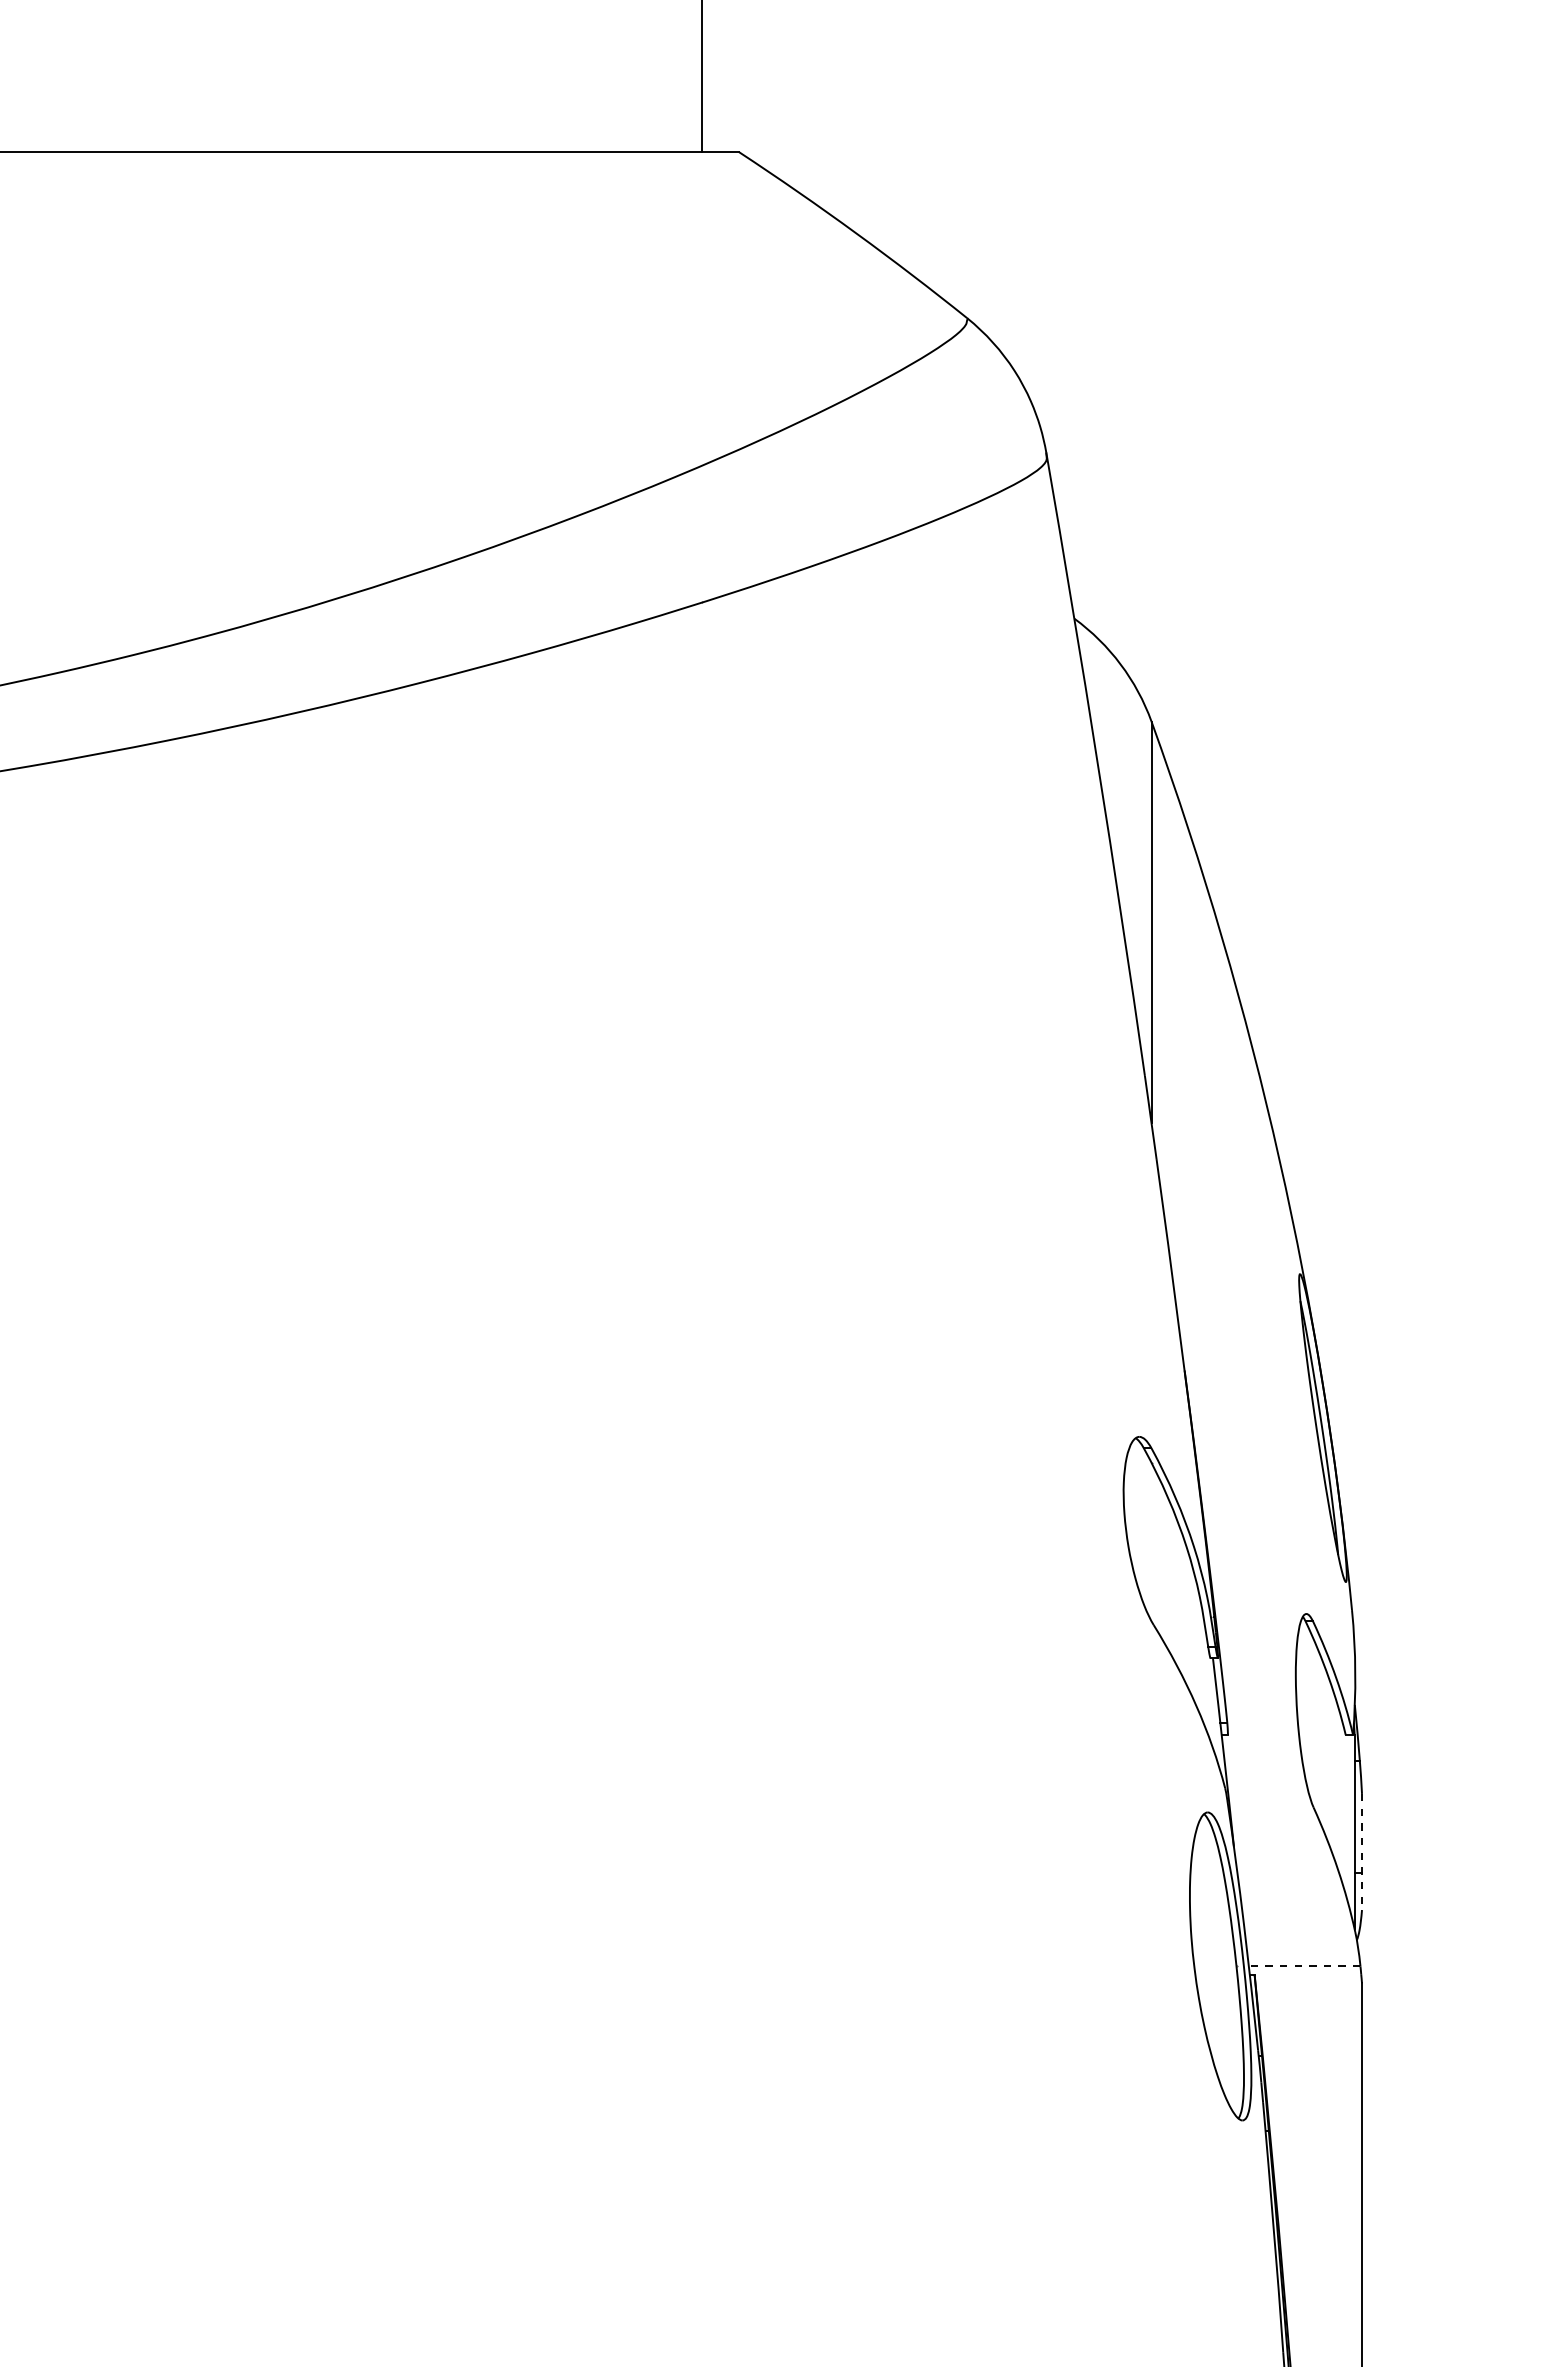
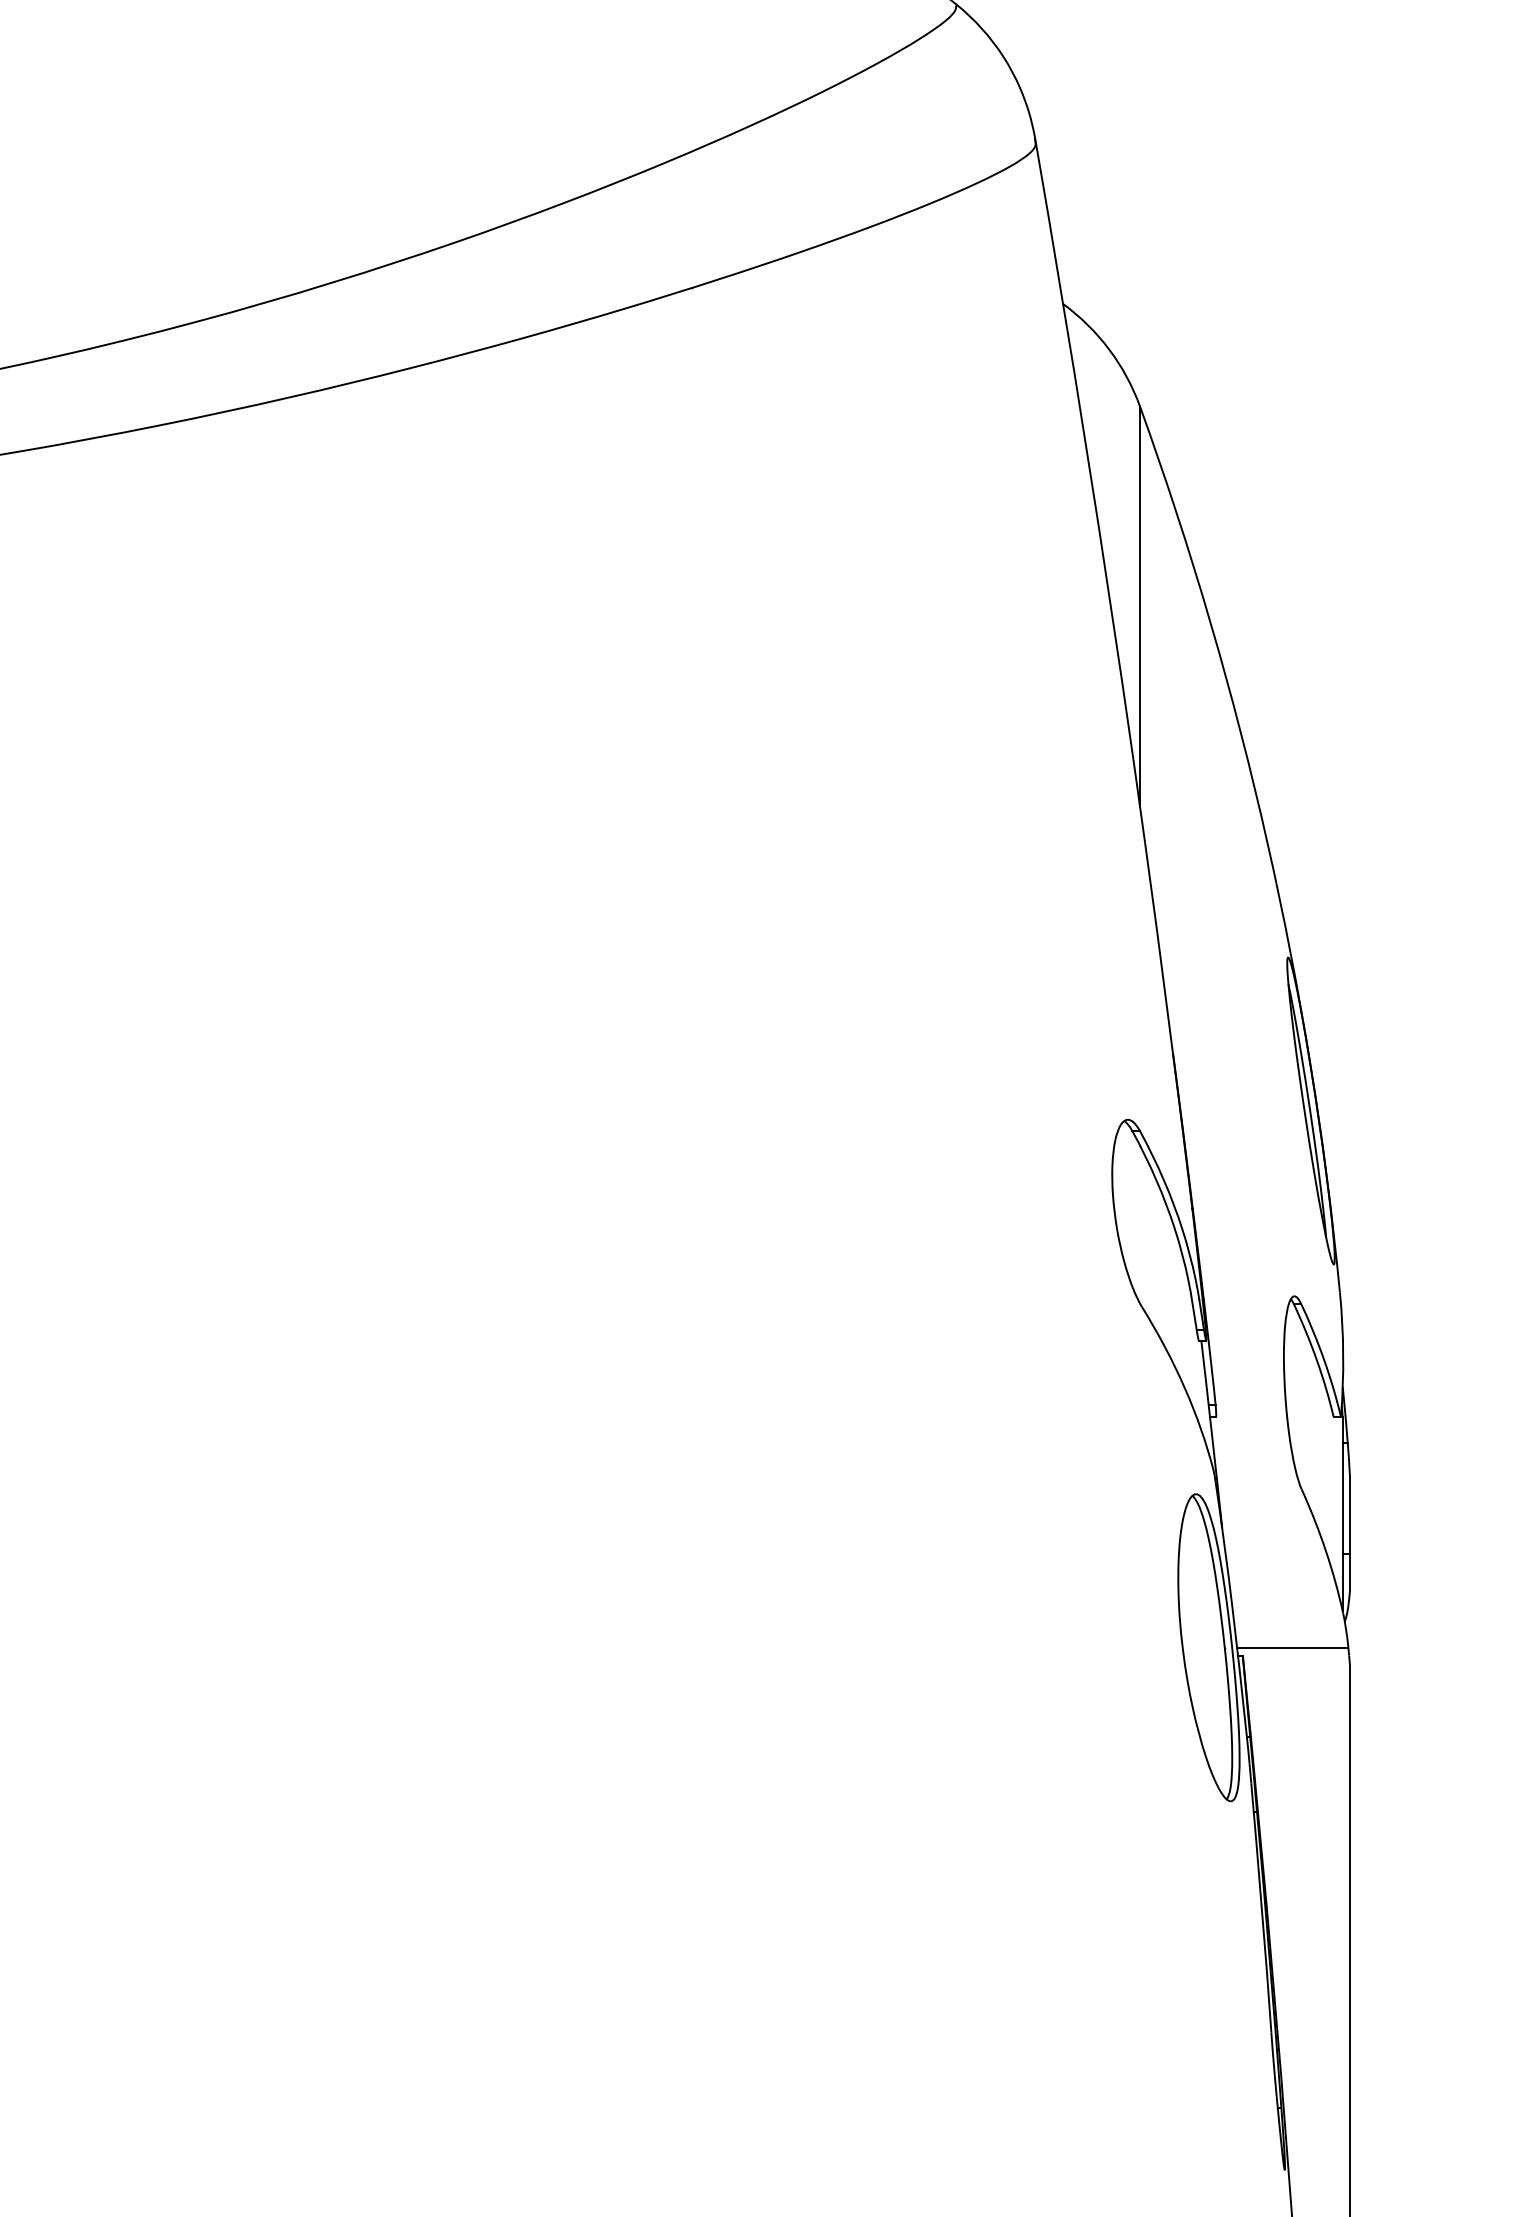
line: (1362, 1852) -> (1350, 1534), dashed -> solid
line: (1304, 1966) -> (1292, 1647), dashed -> solid

